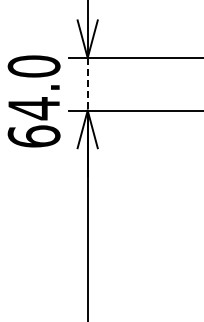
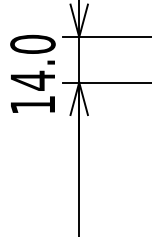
line: (87, 84) -> (79, 59), dashed -> solid
text: (33, 136) -> (32, 104), 64.0 -> 14.0

